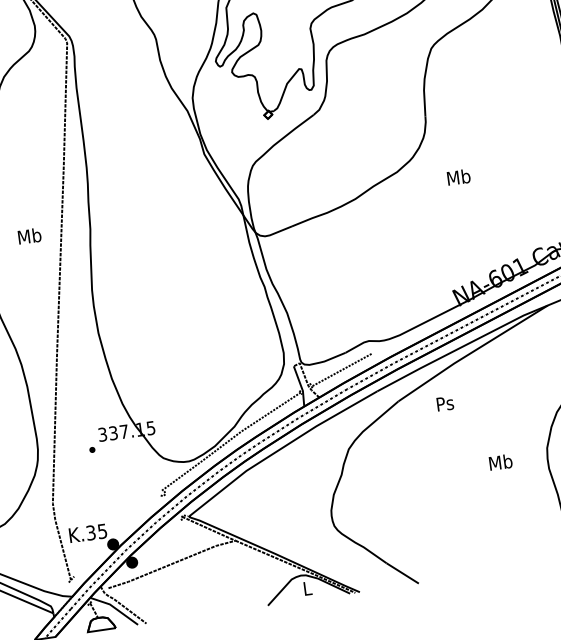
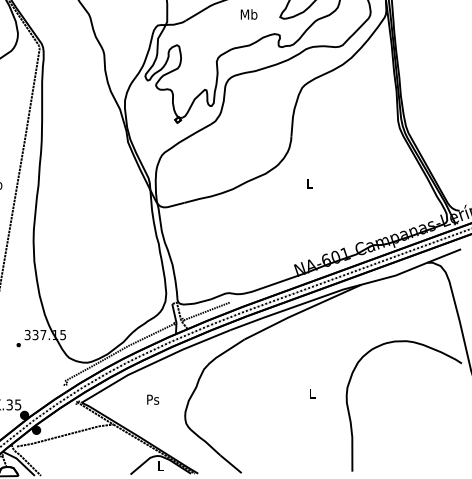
text: (458, 177) -> (309, 183), Mb -> L
text: (445, 403) -> (153, 399), moved
text: (500, 462) -> (312, 393), Mb -> L

